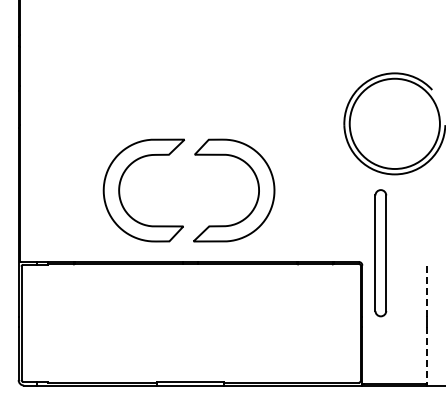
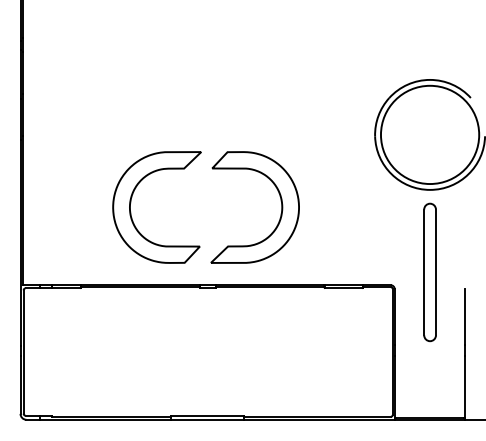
part: (380, 253) -> (429, 272), moved
line: (427, 291) -> (465, 317), dashed -> solid
line: (427, 355) -> (465, 387), dashed -> solid

